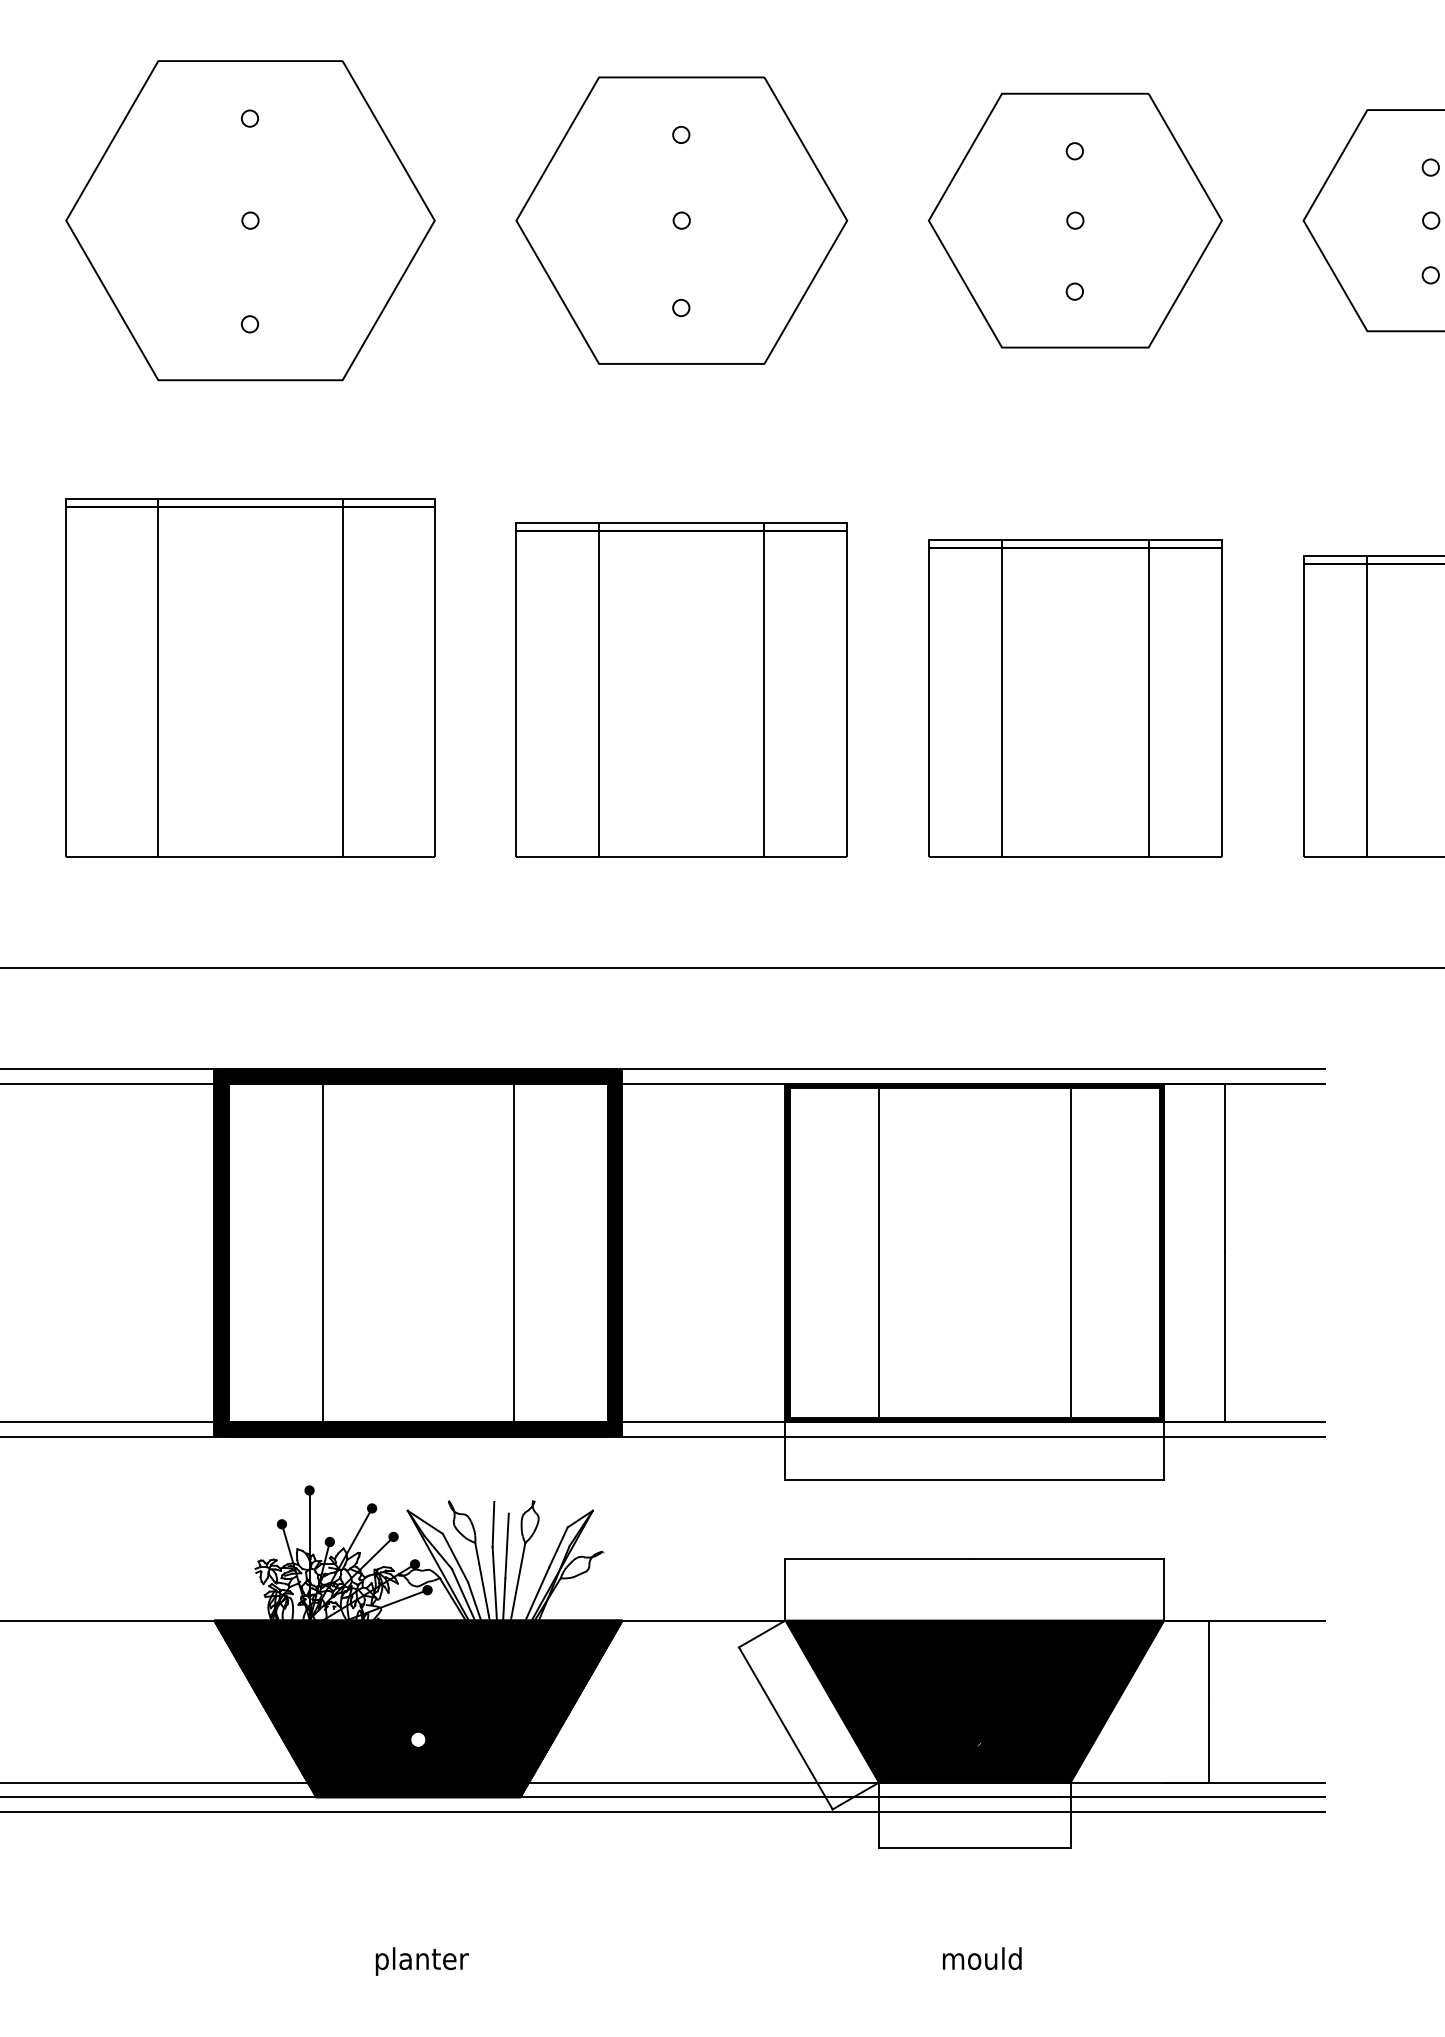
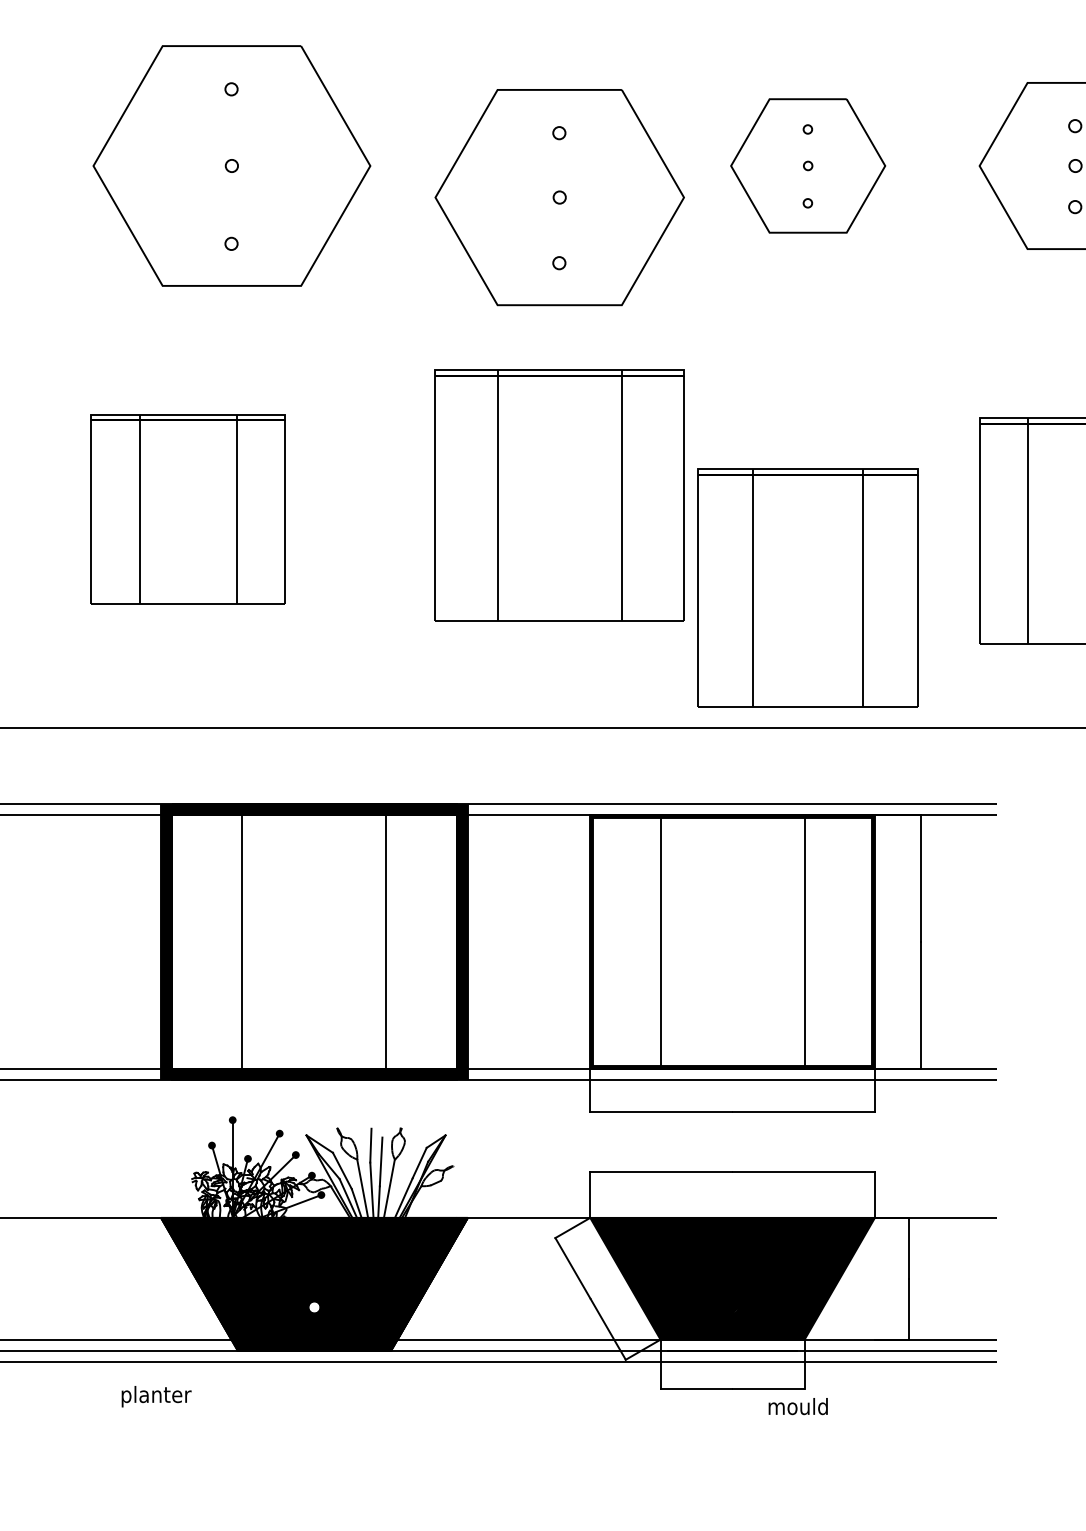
part: (250, 220) -> (231, 165), moved
part: (681, 220) -> (559, 197), moved
part: (1075, 220) -> (808, 165), size x0.7
part: (250, 677) -> (188, 509), size x0.7
part: (681, 689) -> (559, 494), moved
part: (1075, 698) -> (808, 588), moved
text: (981, 1958) -> (797, 1406), moved
text: (421, 1961) -> (156, 1396), moved

